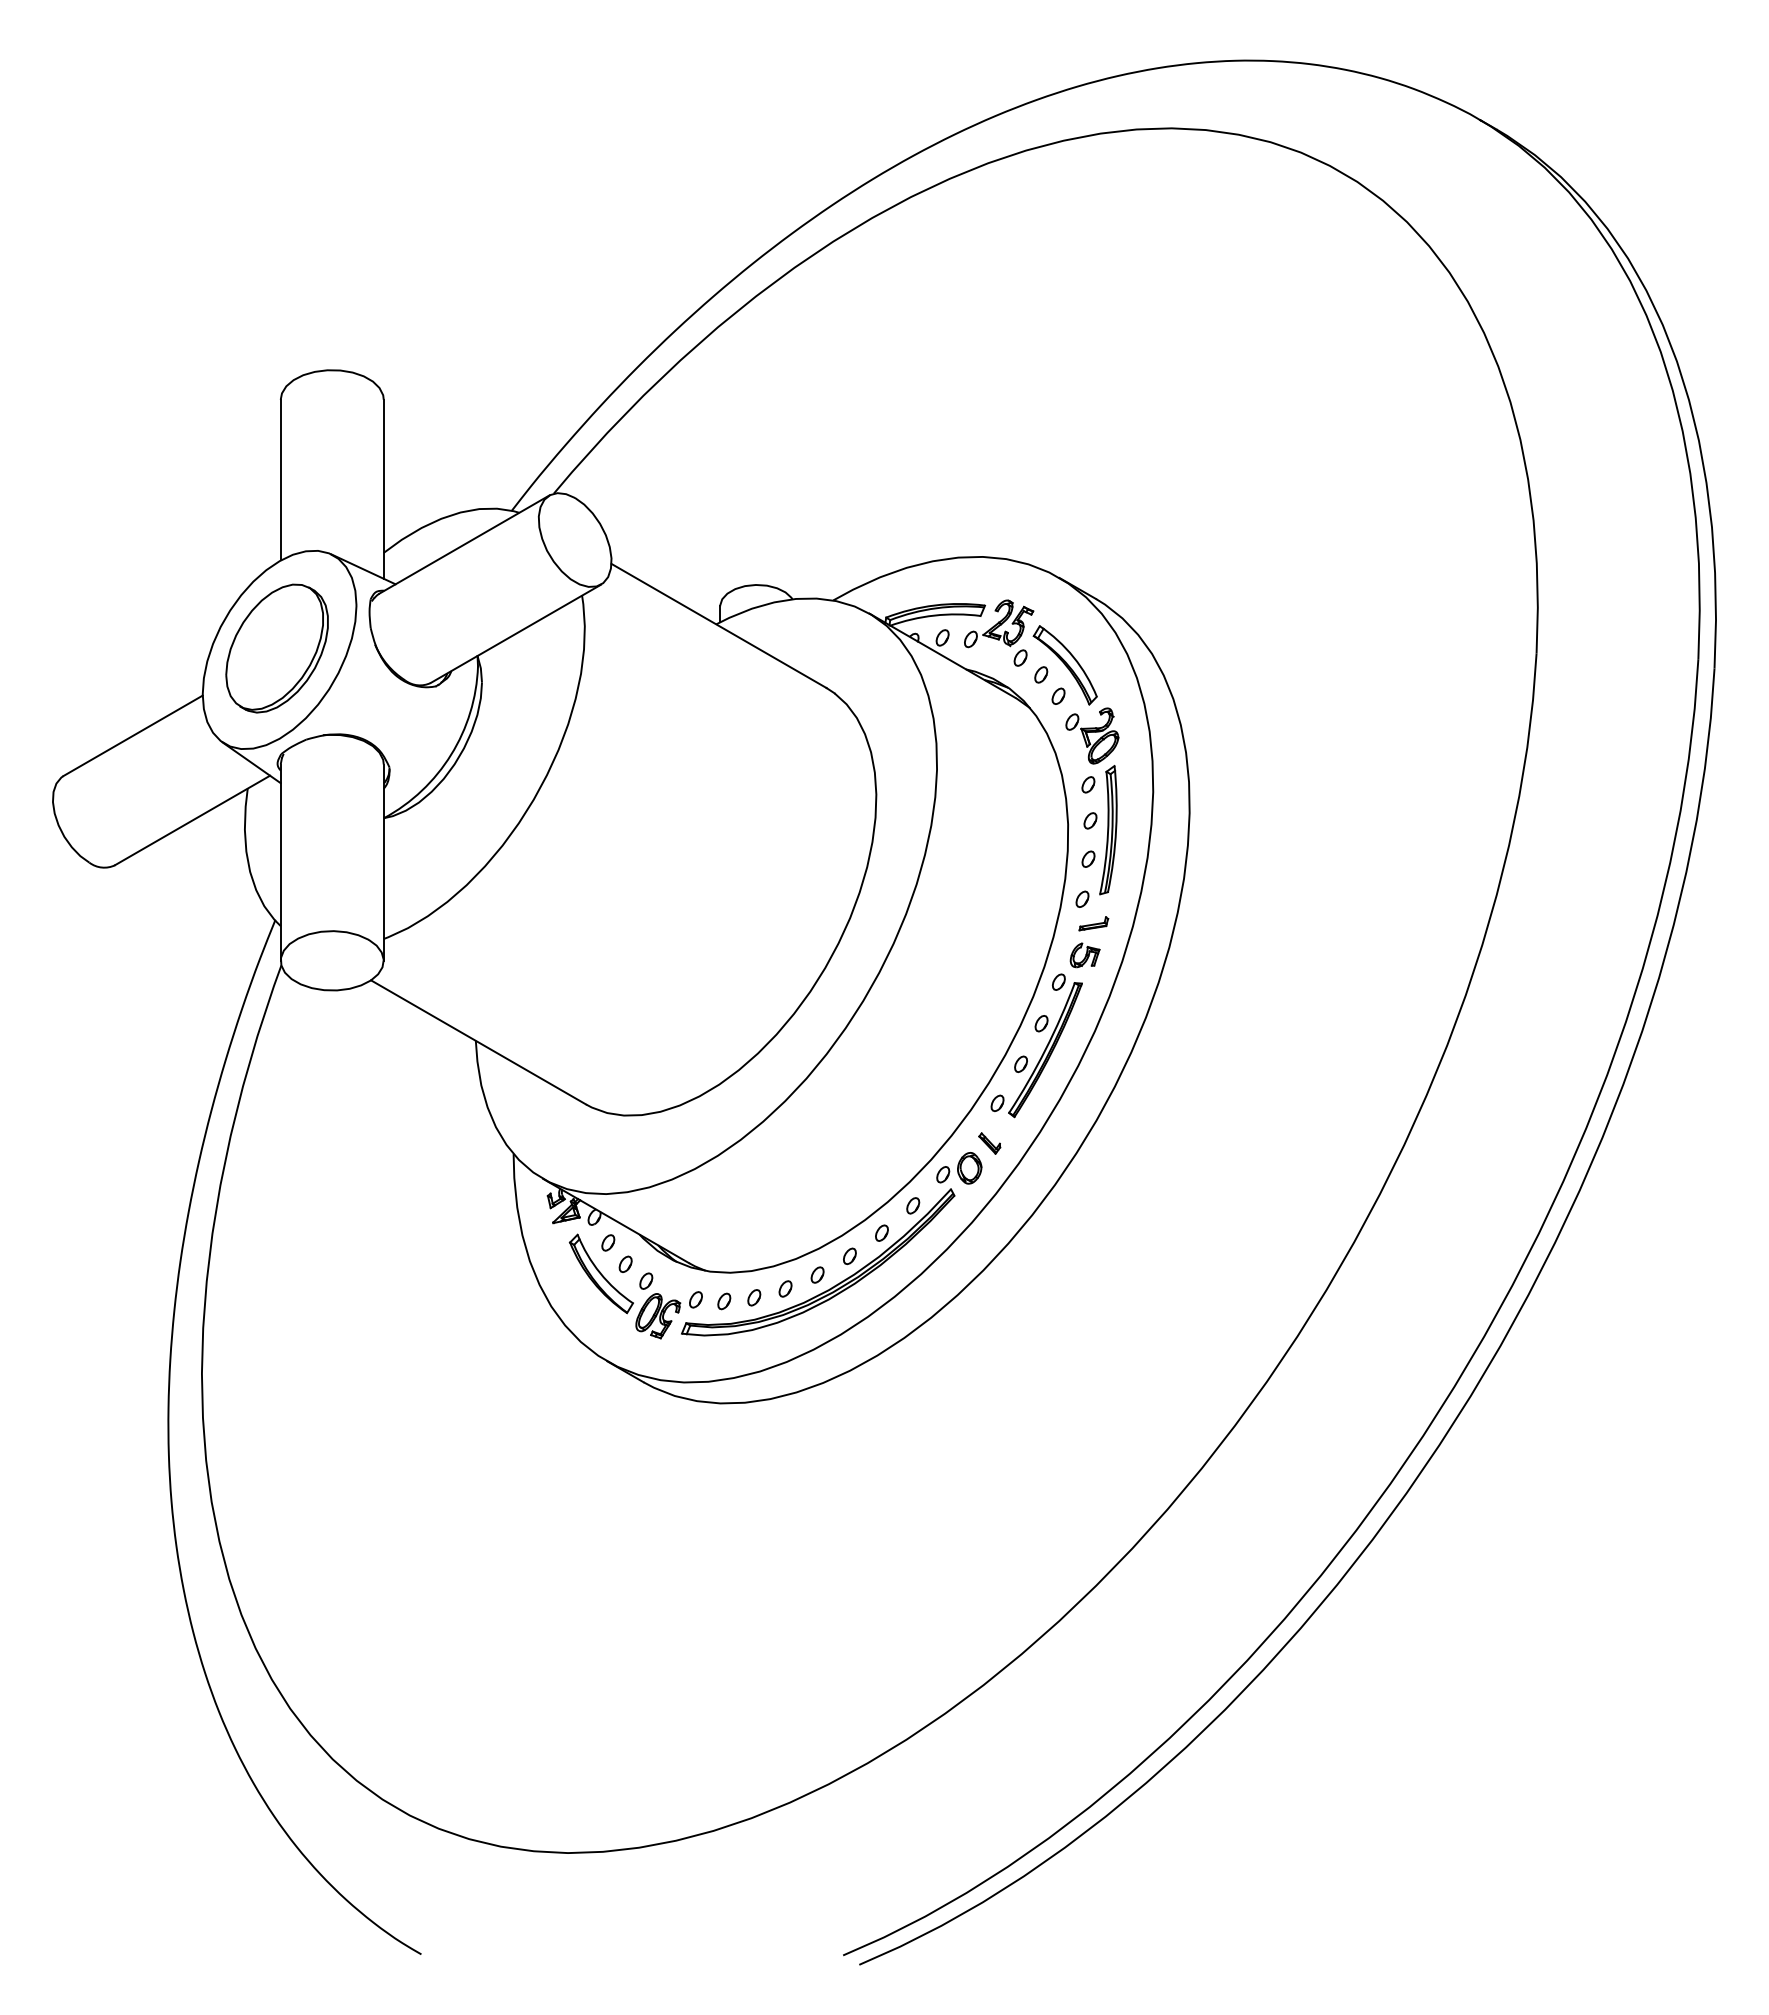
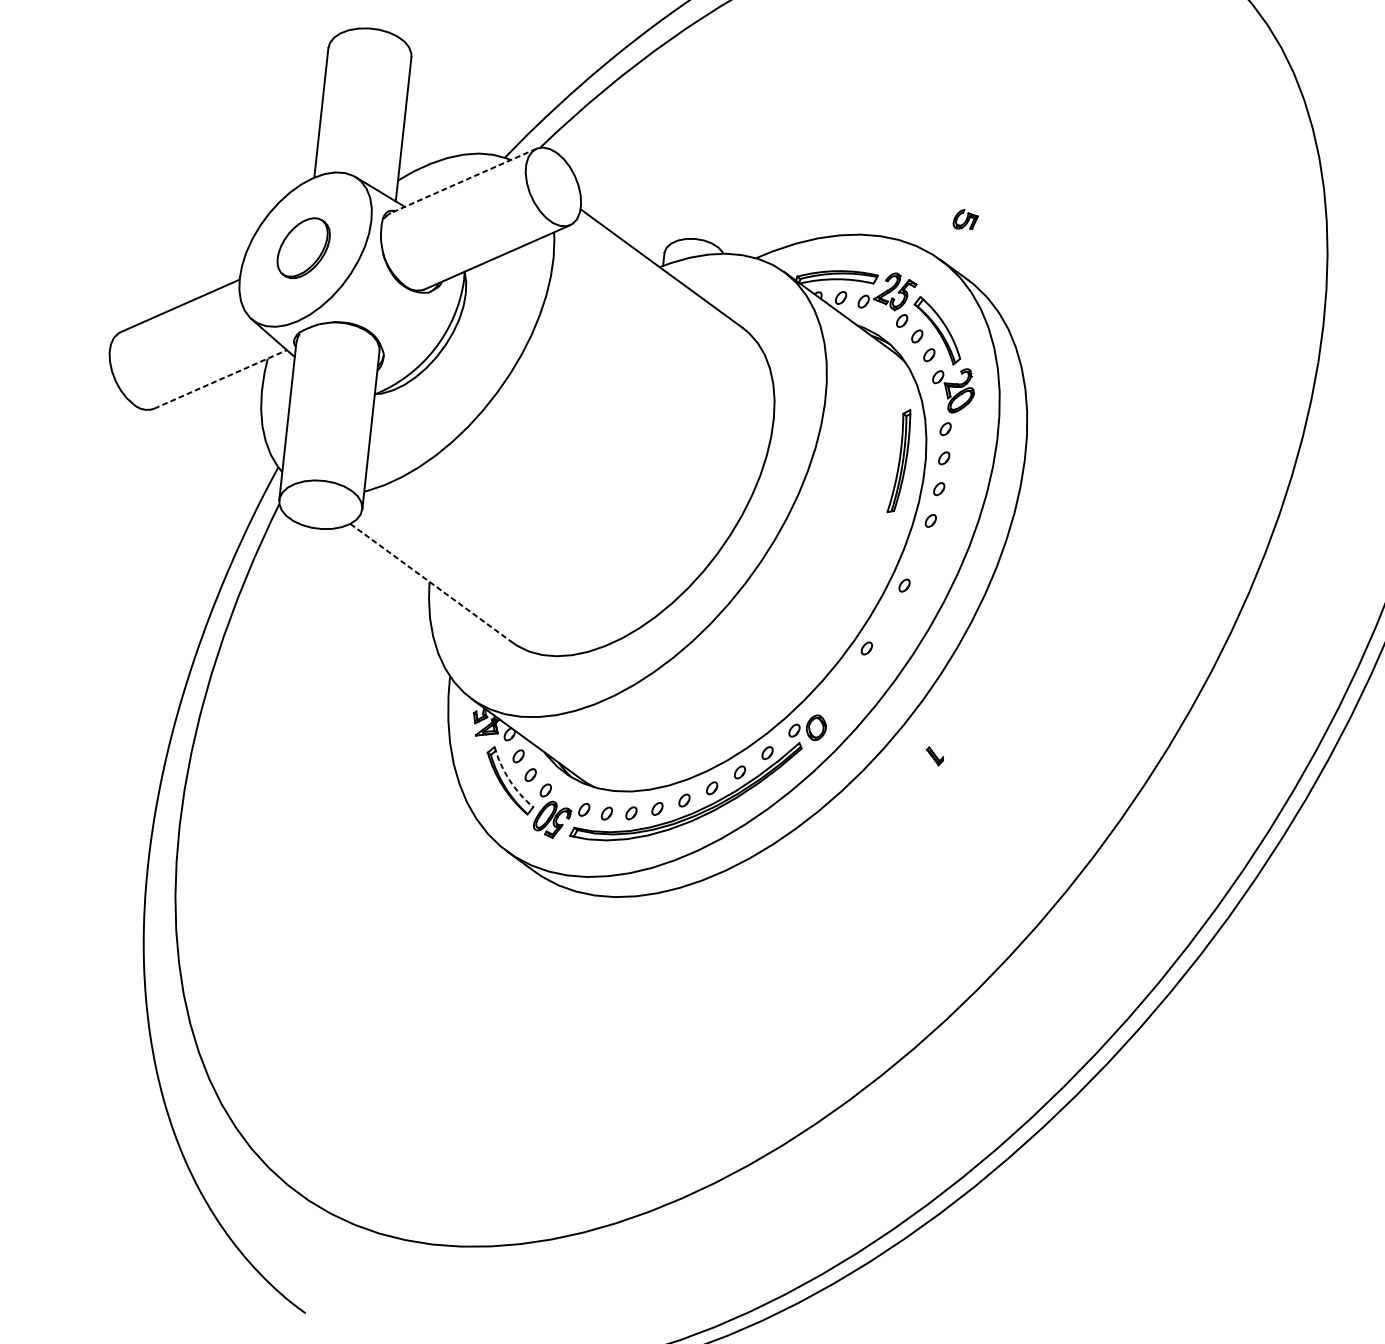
line: (464, 544) -> (463, 180), solid -> dashed
part: (276, 648) -> (303, 248), size x0.6
line: (193, 820) -> (221, 379), solid -> dashed
part: (1108, 830) -> (899, 461), moved
part: (1093, 923) -> (937, 541), removed
part: (1084, 955) -> (965, 219), moved
line: (479, 1042) -> (432, 583), solid -> dashed
part: (1042, 1053) -> (885, 641), removed
part: (989, 1143) -> (934, 756), moved
arc: (600, 1273) -> (509, 780), solid -> dashed

